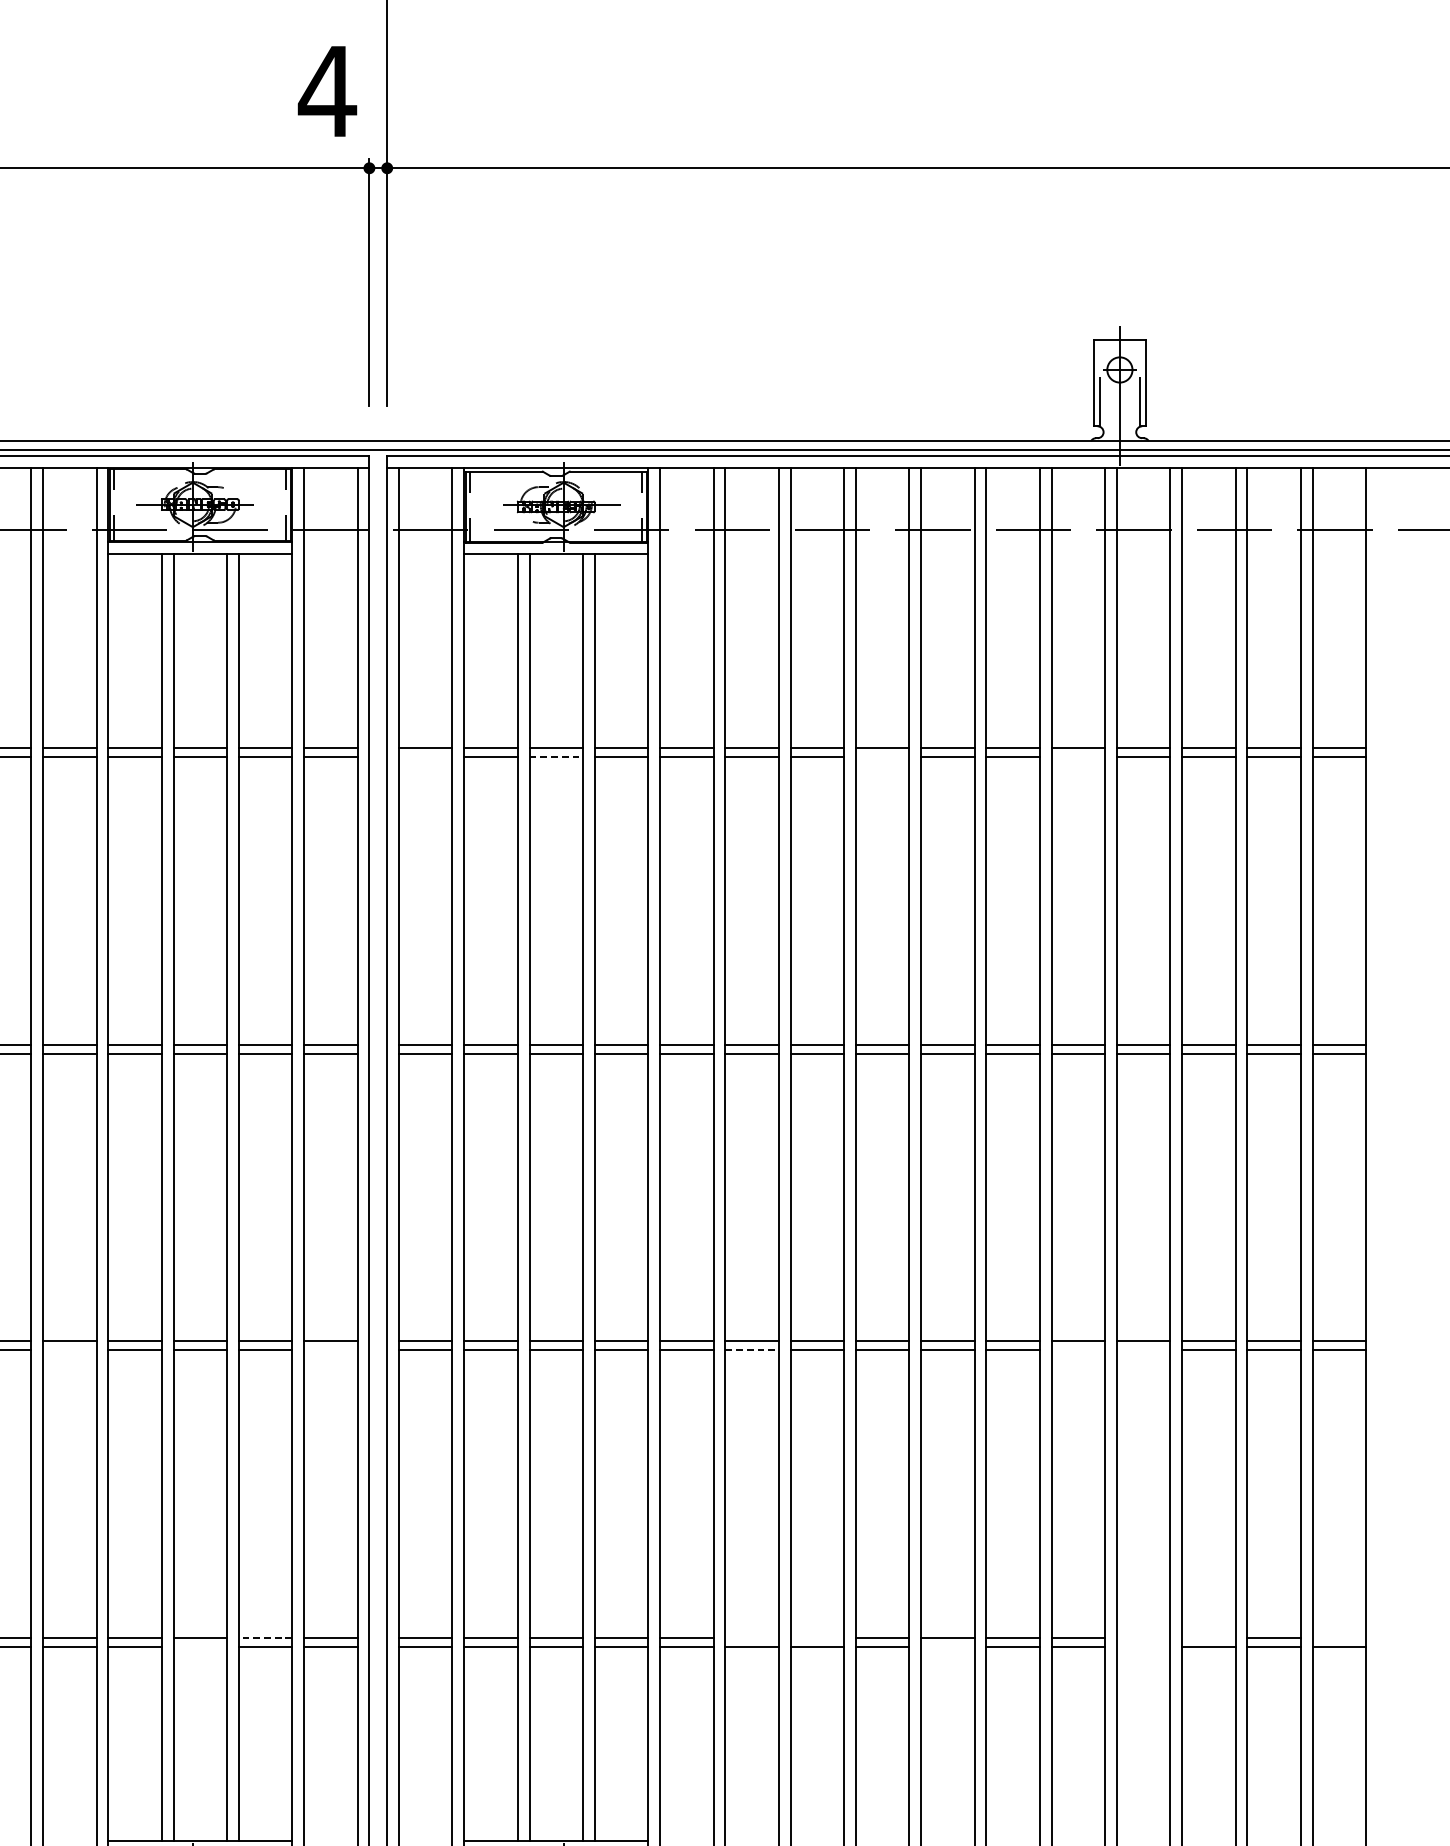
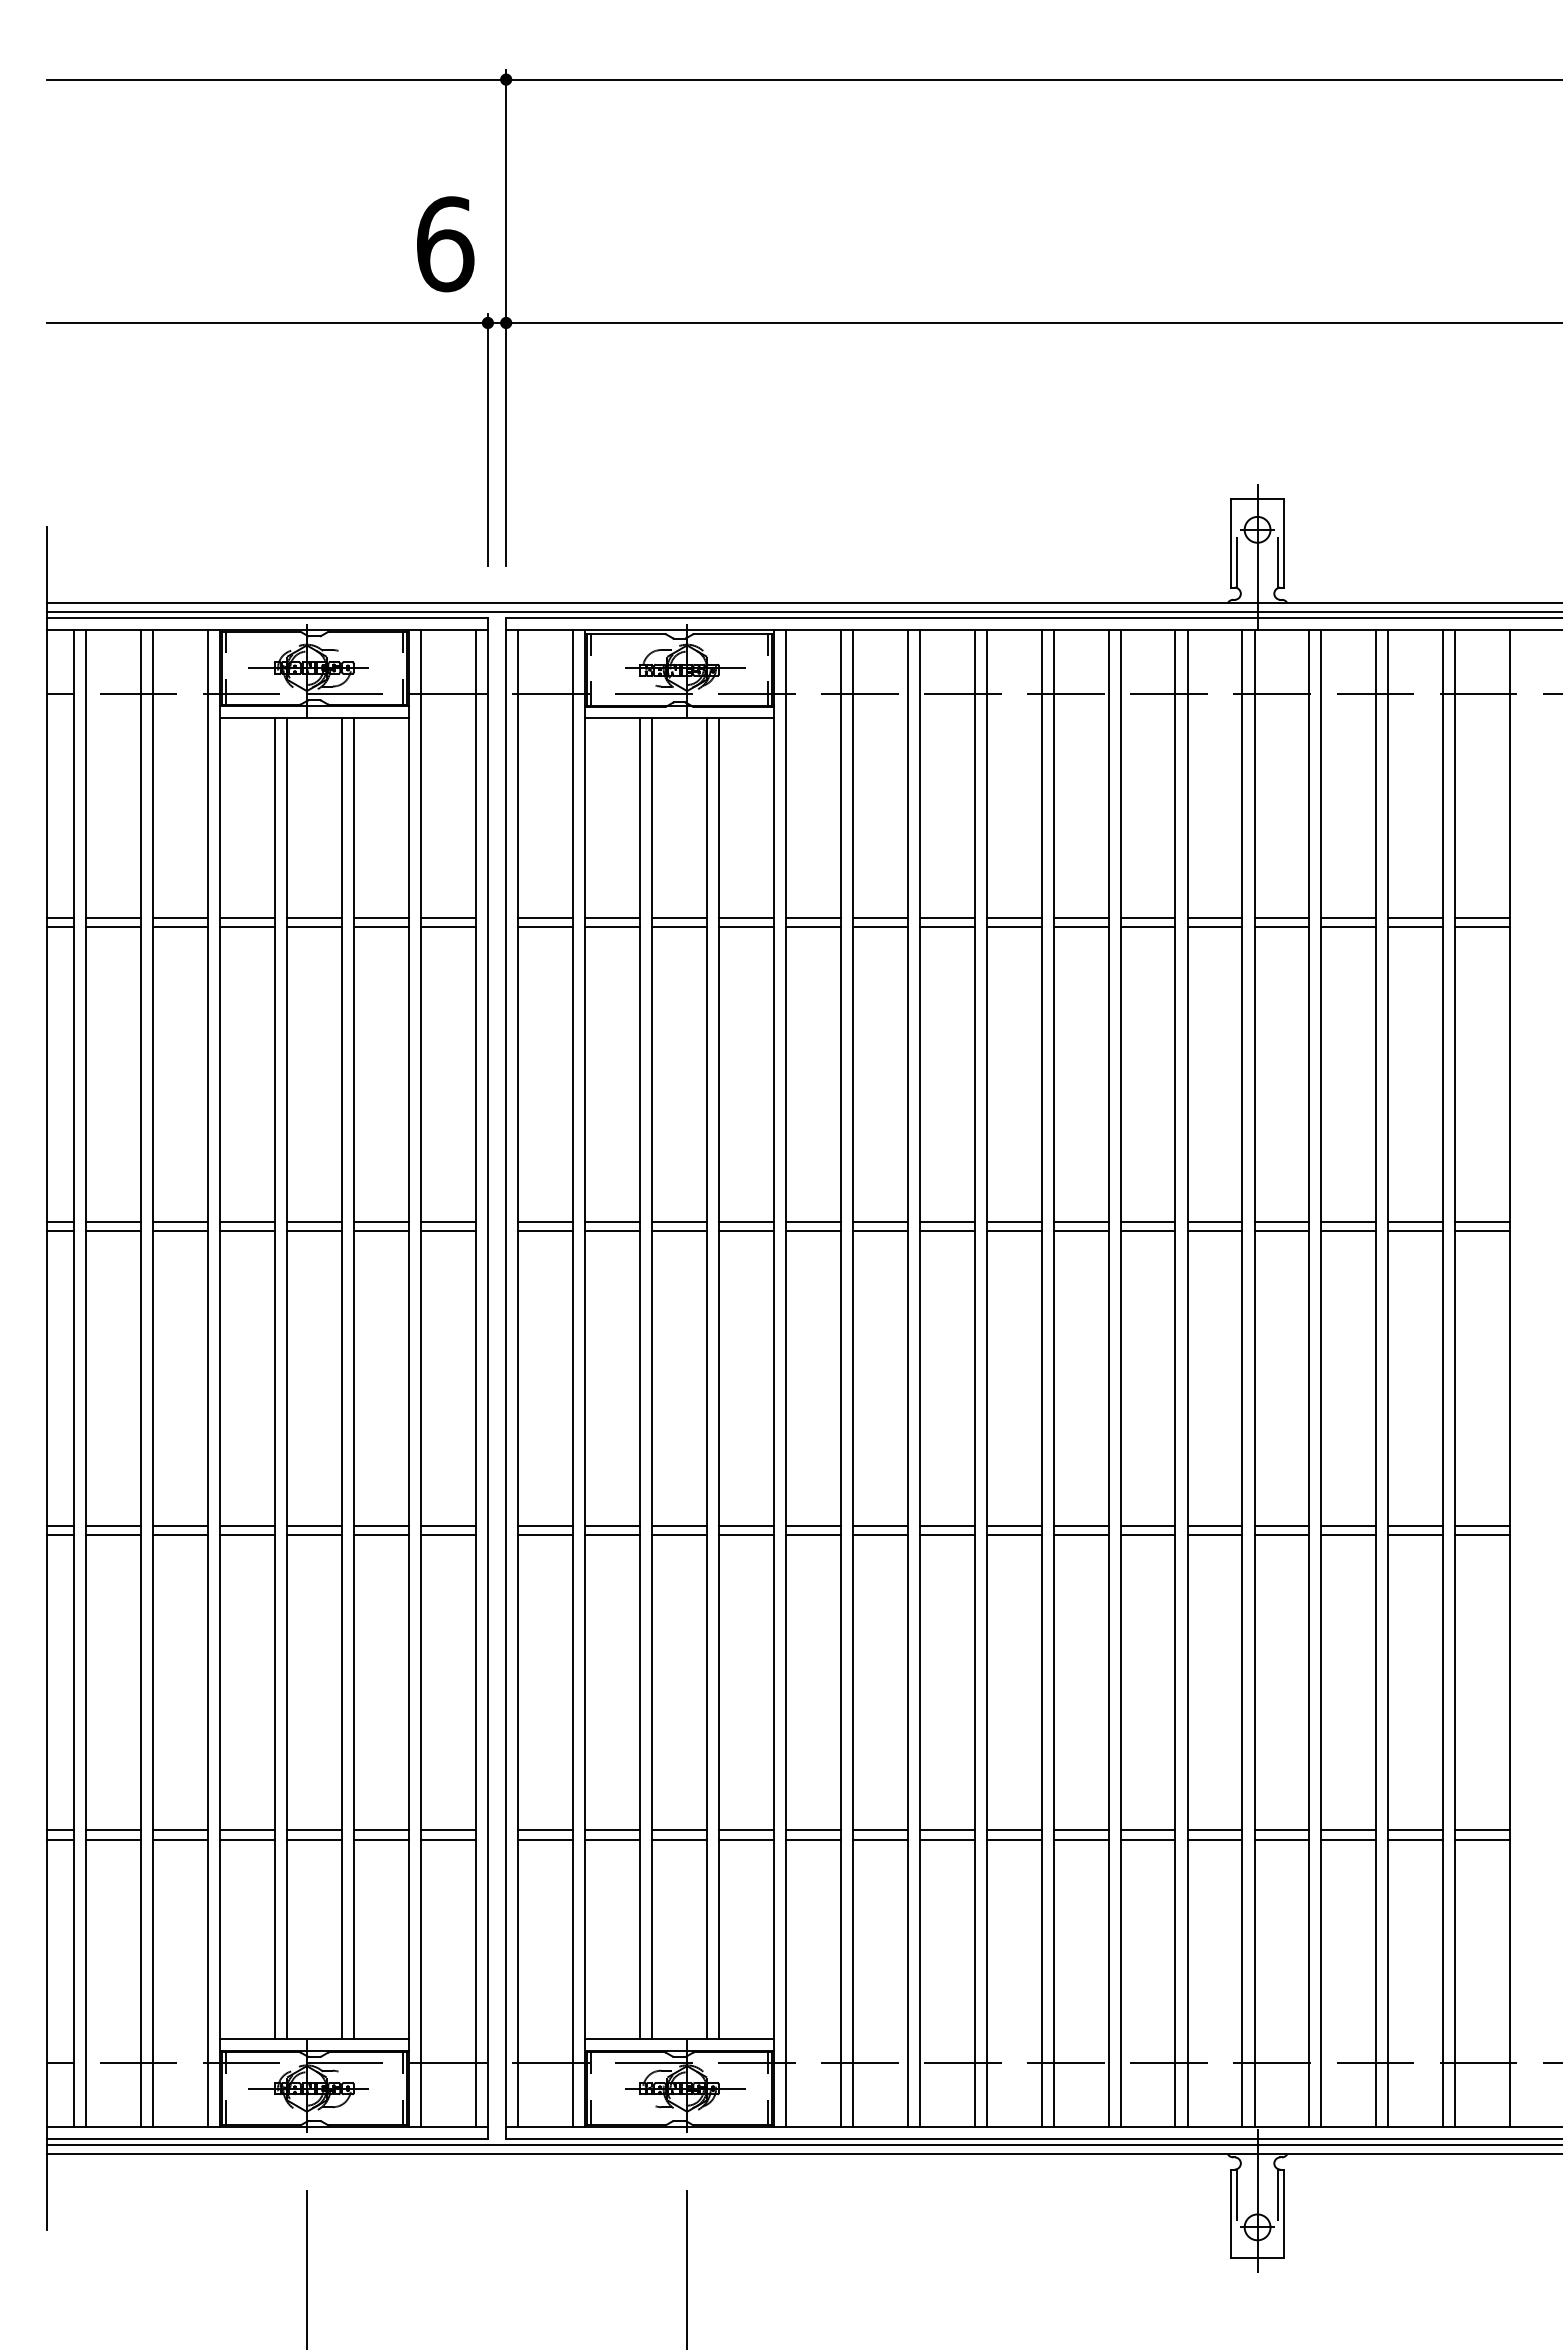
text: (327, 91) -> (444, 244), 4 -> 6
line: (425, 756) -> (545, 926), added
line: (557, 756) -> (680, 926), dashed -> solid
line: (881, 756) -> (1013, 926), added
line: (1077, 756) -> (1214, 926), added
line: (69, 1350) -> (180, 1535), added
line: (330, 1350) -> (448, 1535), added
line: (752, 1350) -> (880, 1535), dashed -> solid
line: (1077, 1350) -> (1214, 1535), added
line: (1143, 1350) -> (1281, 1535), added
line: (264, 1638) -> (380, 1830), dashed -> solid
line: (751, 1638) -> (879, 1830), added
line: (816, 1638) -> (946, 1830), added
line: (1143, 1638) -> (1281, 1830), added
line: (1208, 1638) -> (1348, 1830), added
line: (1339, 1638) -> (1482, 1830), added
line: (200, 1647) -> (314, 1839), added
line: (947, 1647) -> (1080, 1839), added
line: (1143, 1647) -> (1281, 1839), added

